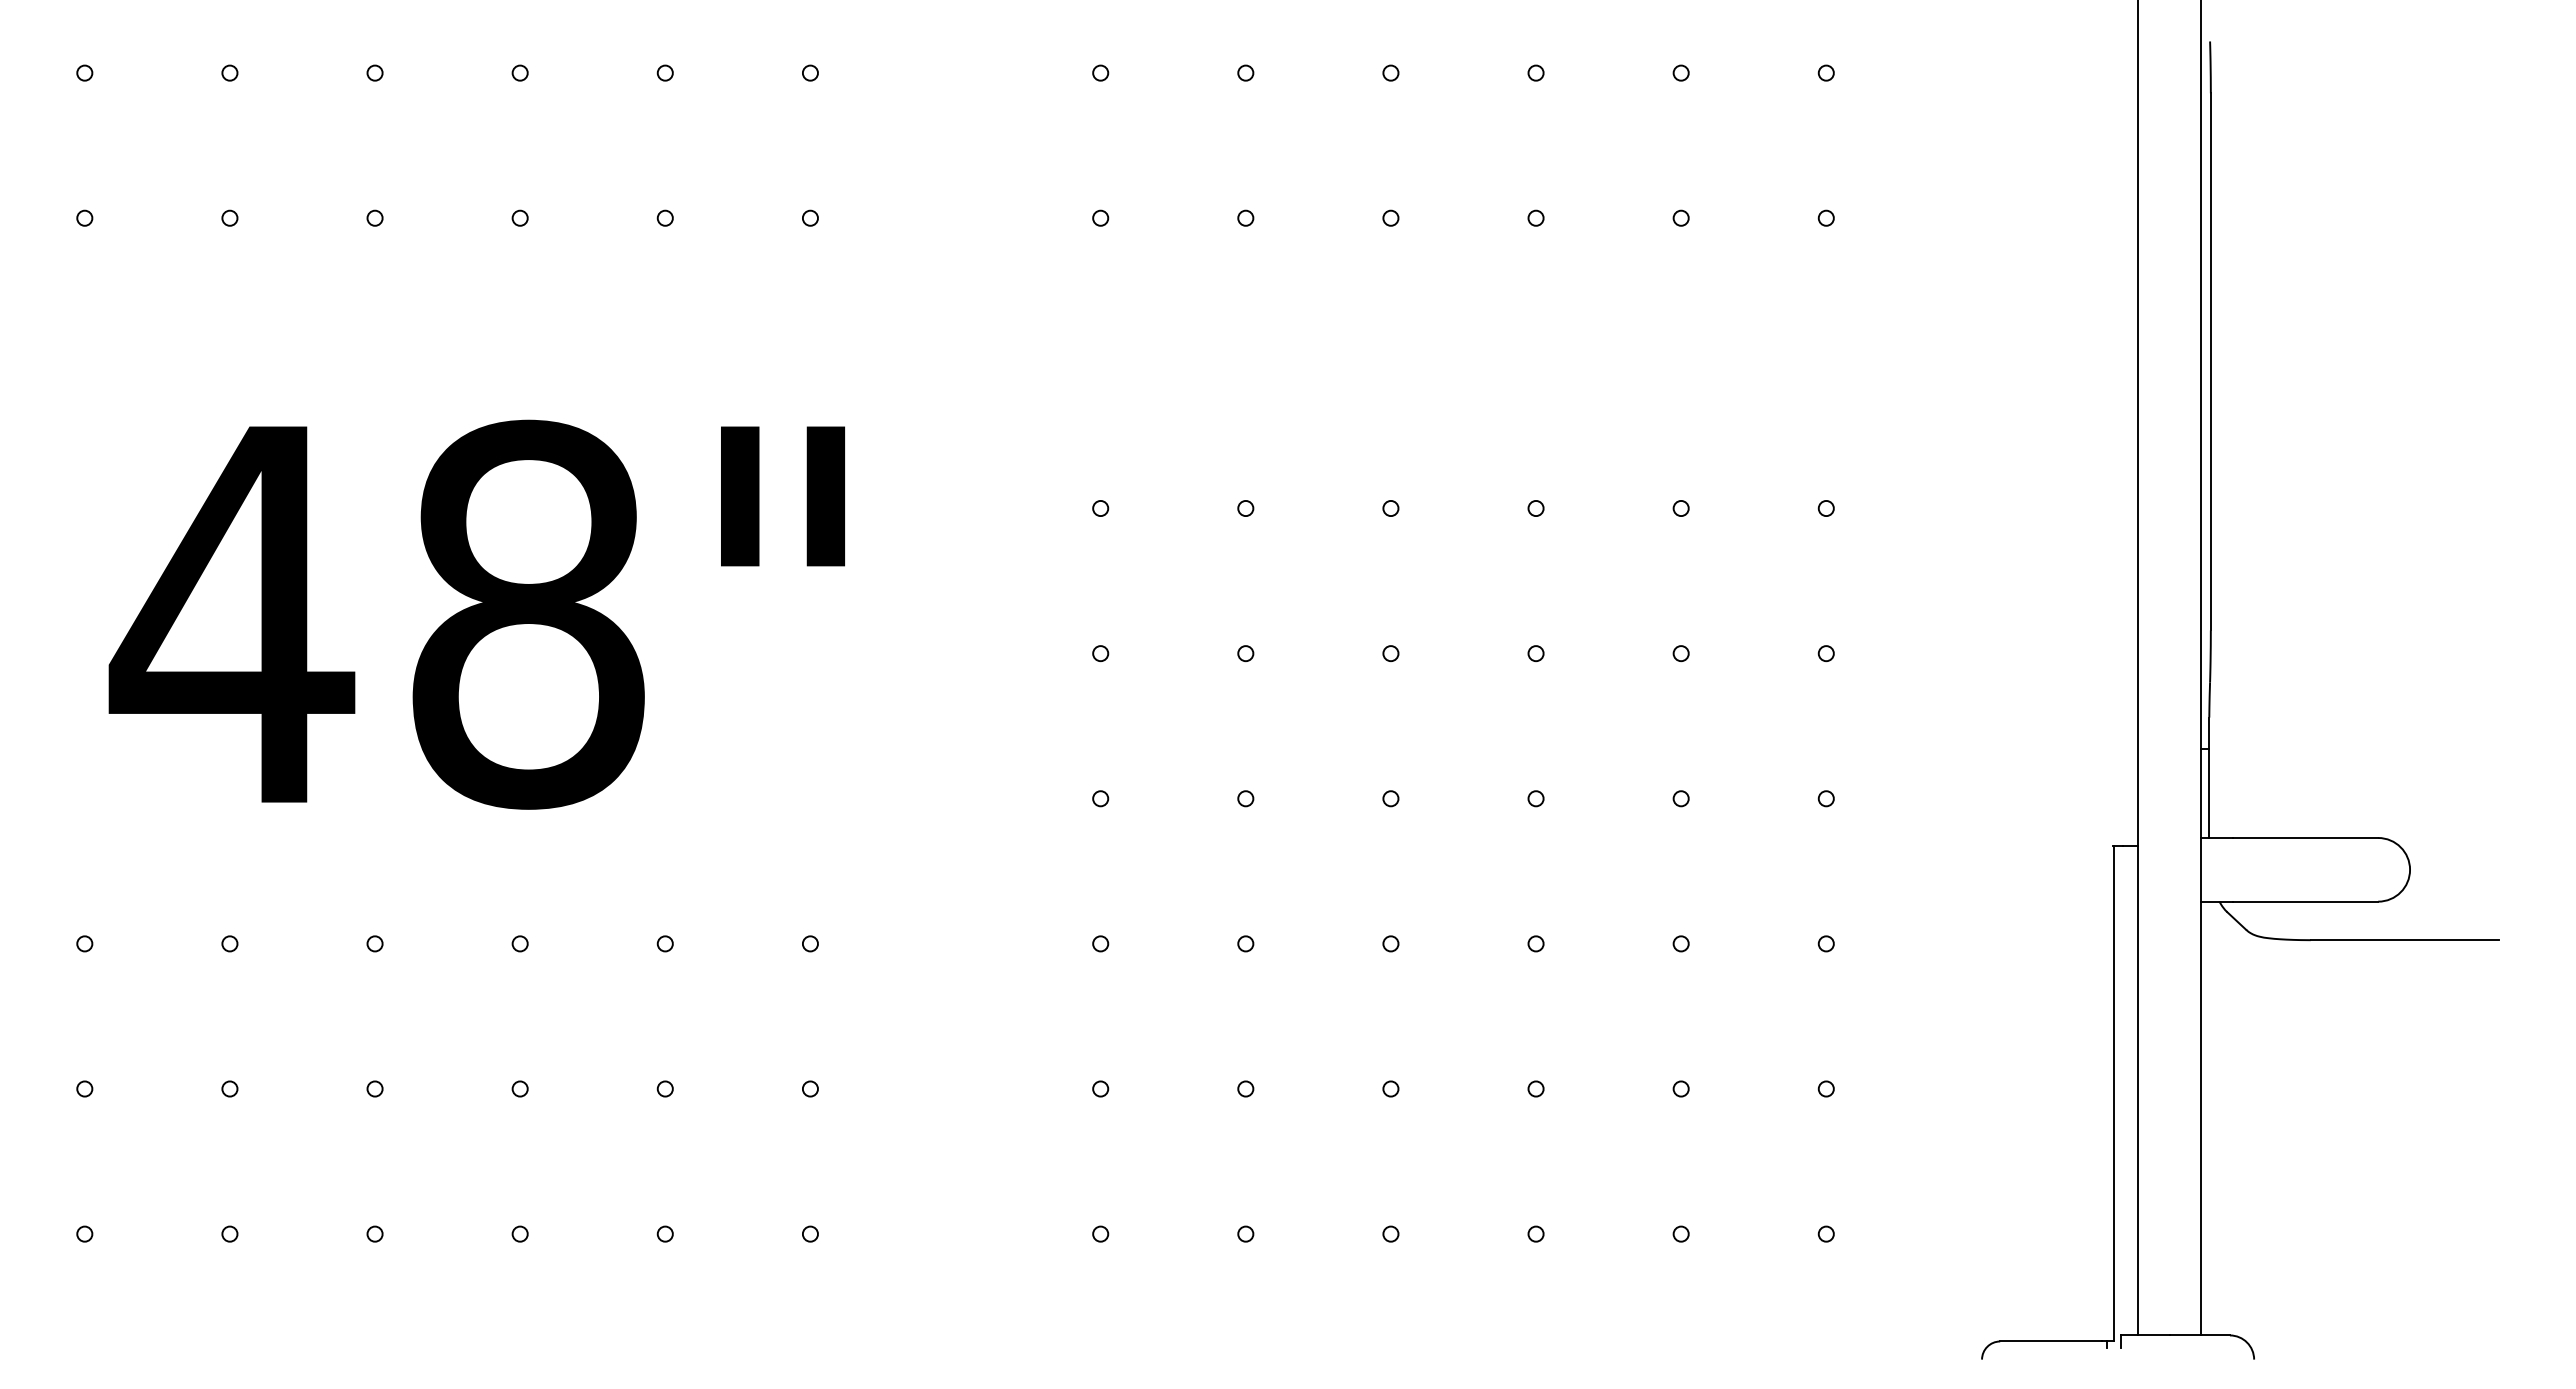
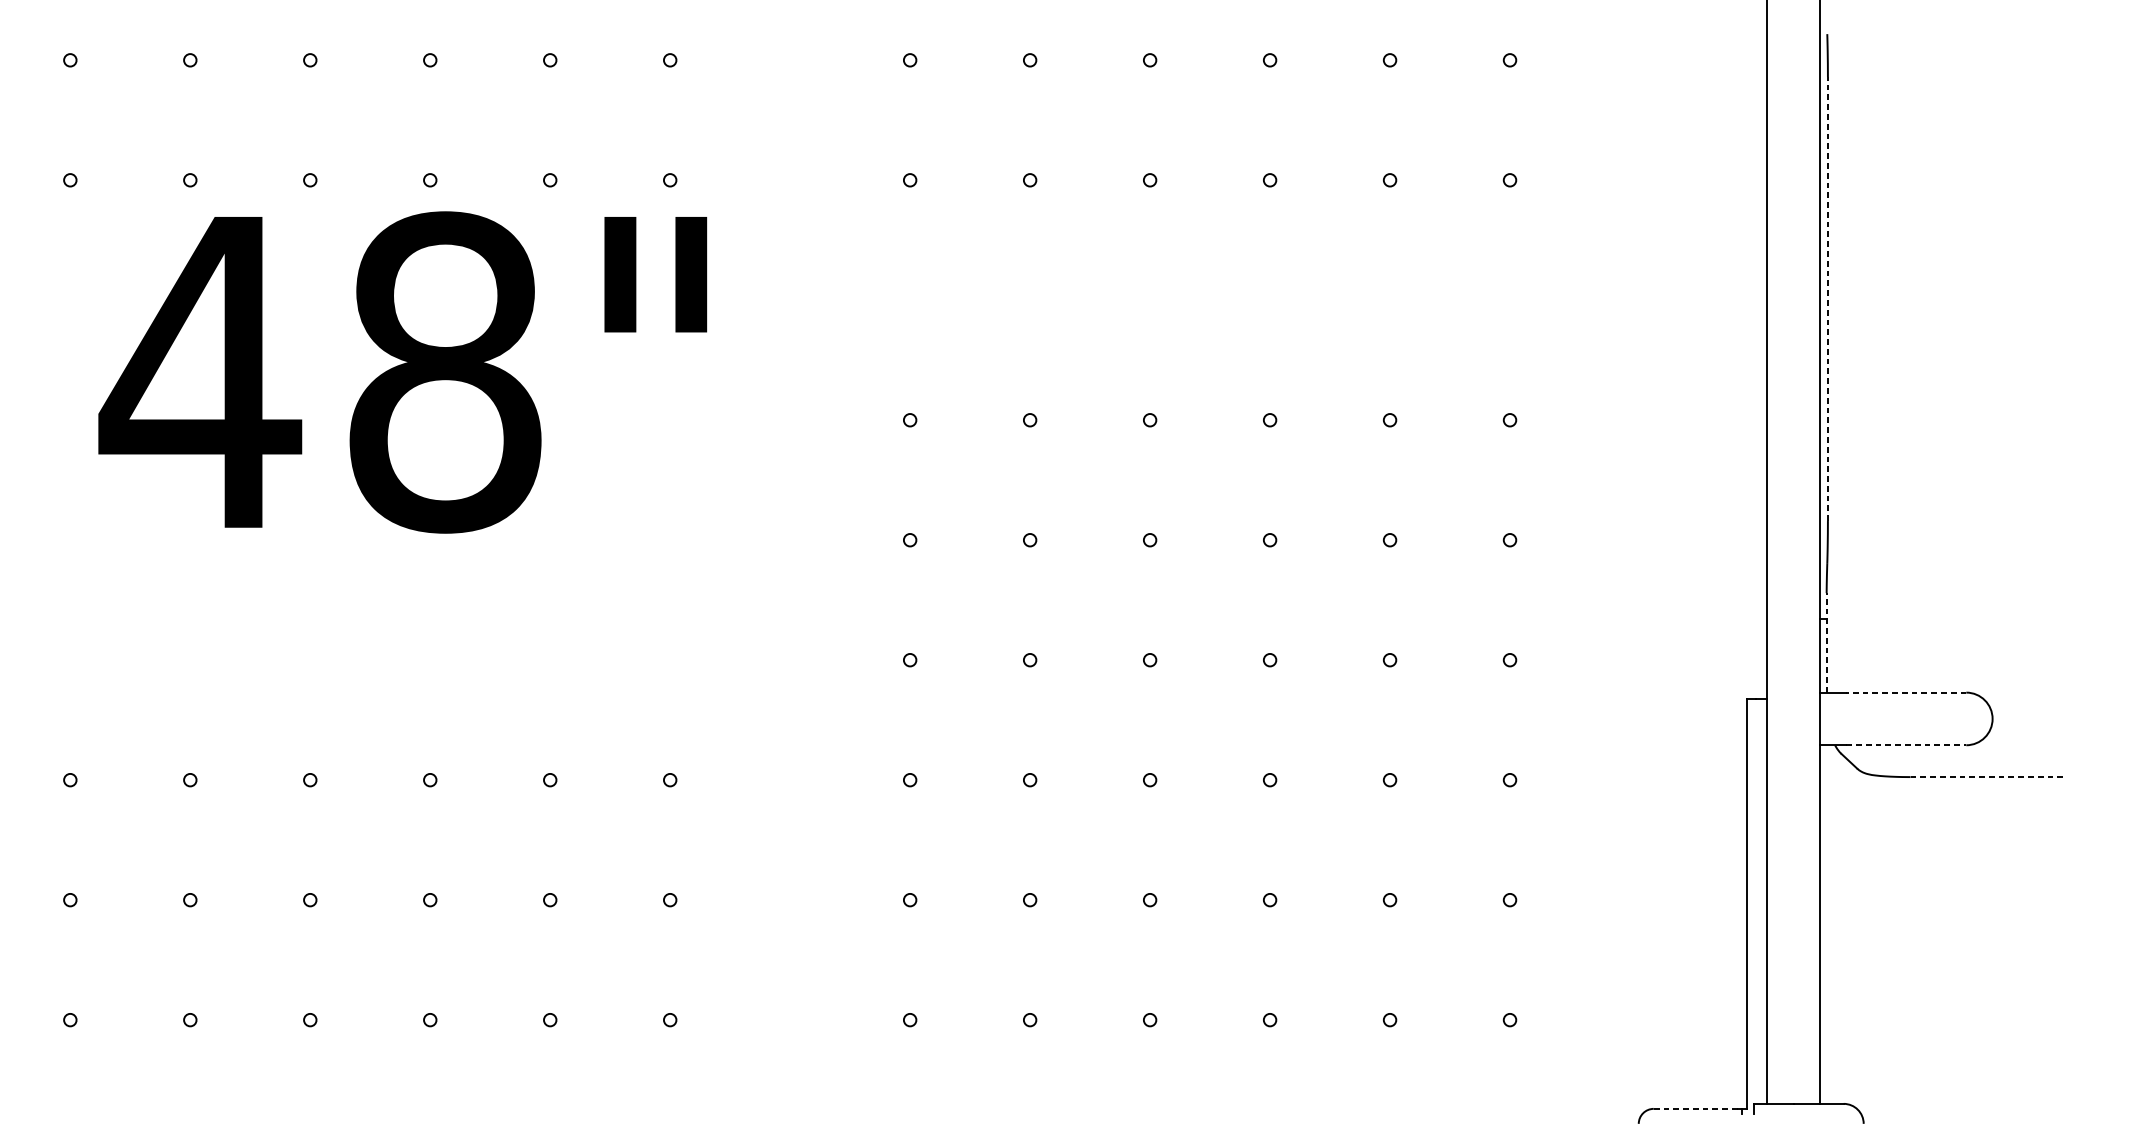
line: (2210, 361) -> (1827, 298), solid -> dashed
text: (476, 614) -> (402, 372), moved
line: (2209, 777) -> (1826, 642), solid -> dashed
line: (2305, 838) -> (1906, 693), solid -> dashed
line: (2305, 901) -> (1906, 745), solid -> dashed
line: (2404, 940) -> (1988, 777), solid -> dashed
line: (2051, 1341) -> (1696, 1108), solid -> dashed

